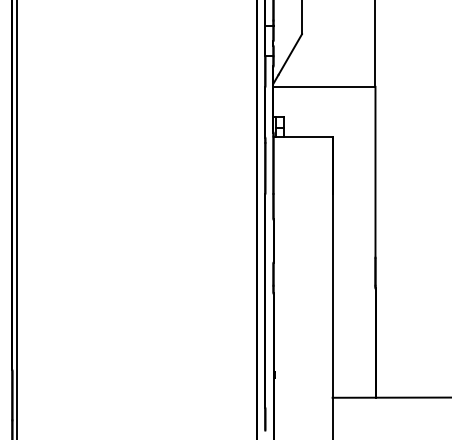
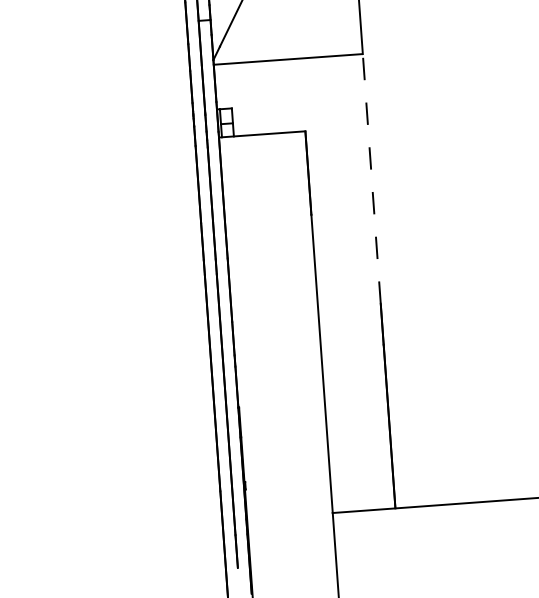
line: (375, 171) -> (371, 177), solid -> dashed

